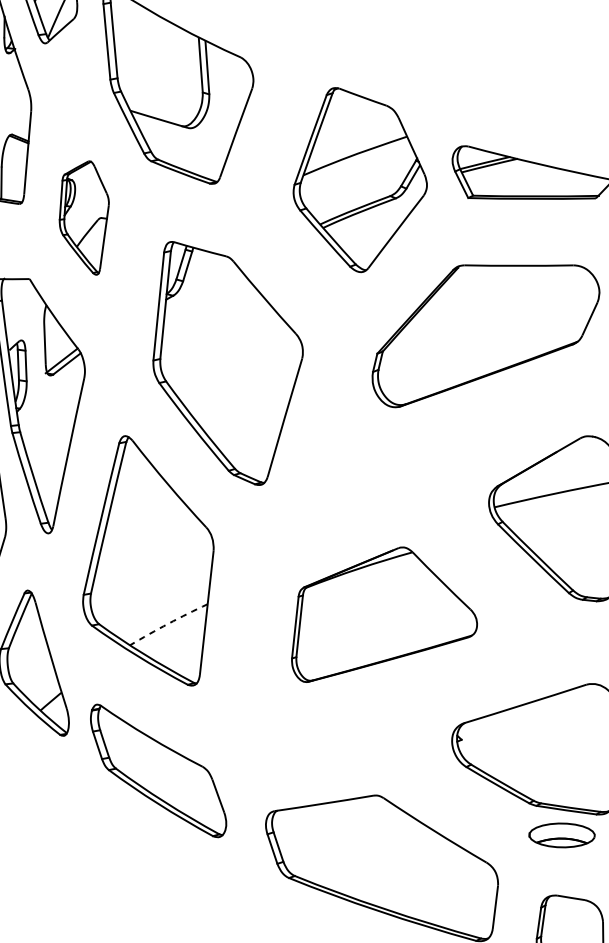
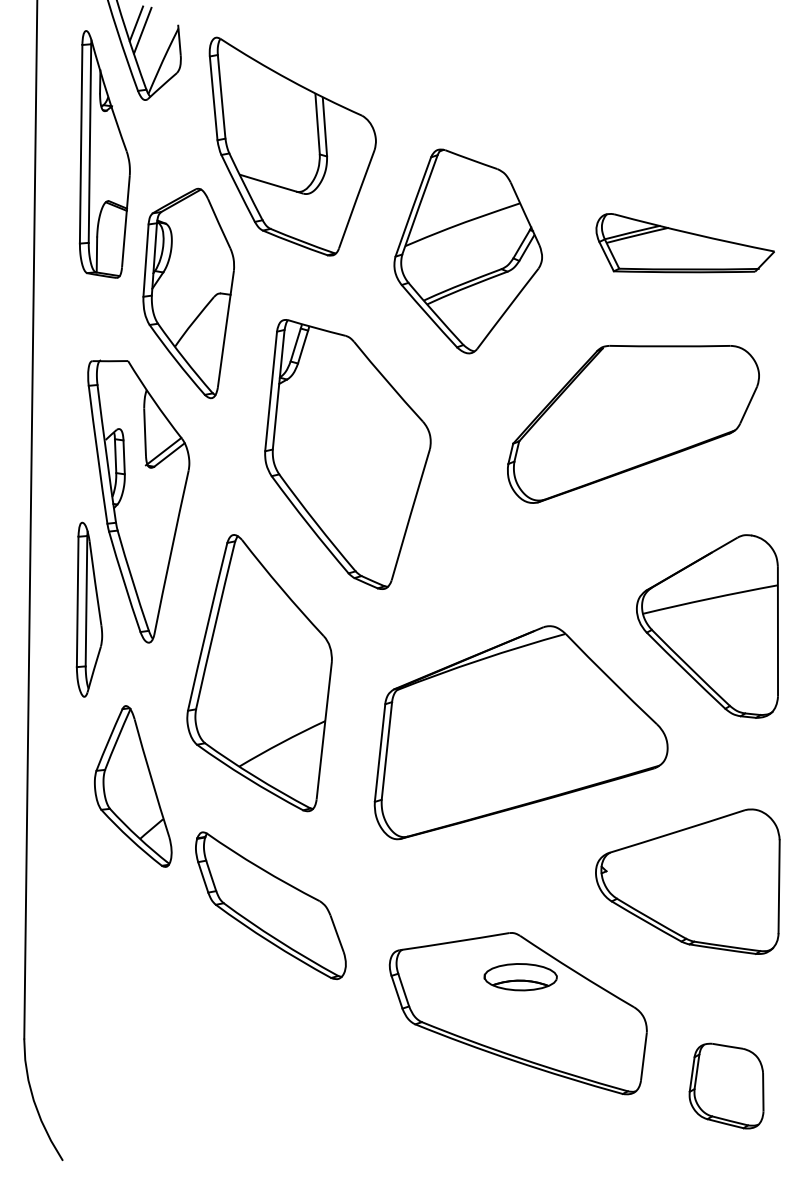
part: (359, 180) -> (467, 251), moved
part: (84, 218) -> (188, 293), size x1.67
part: (383, 614) -> (520, 732), size x1.43
arc: (168, 623) -> (281, 742), dashed -> solid
part: (561, 835) -> (520, 977), moved

